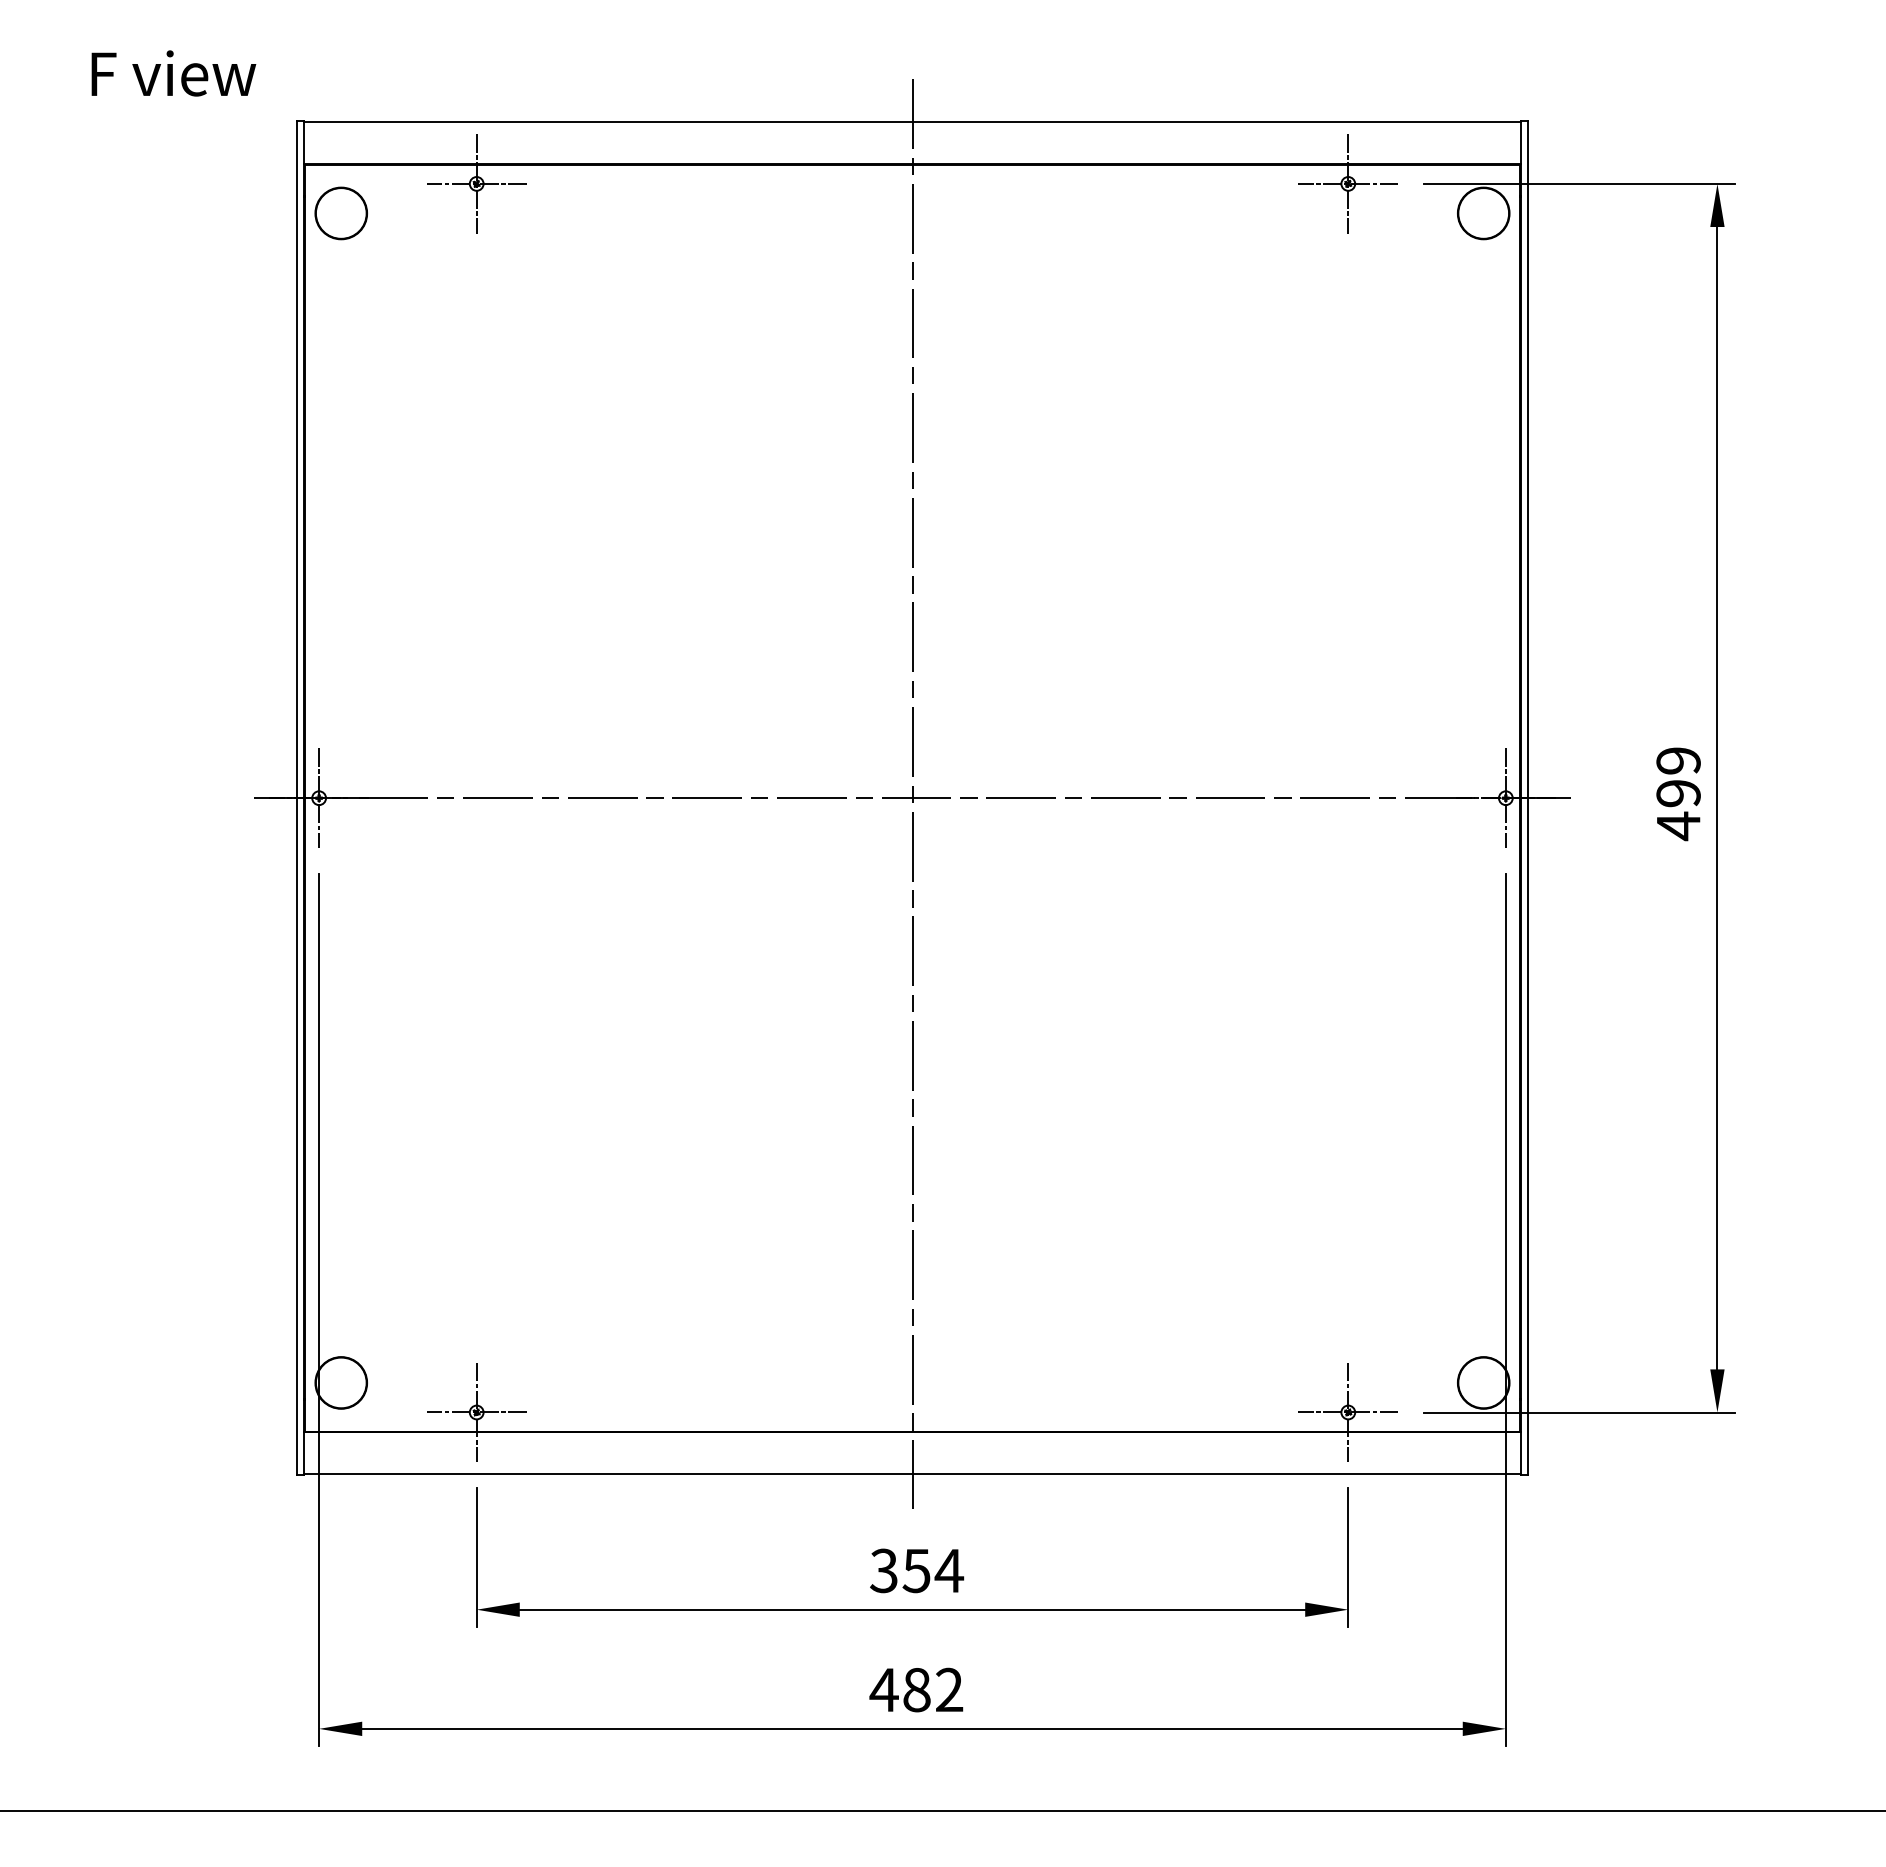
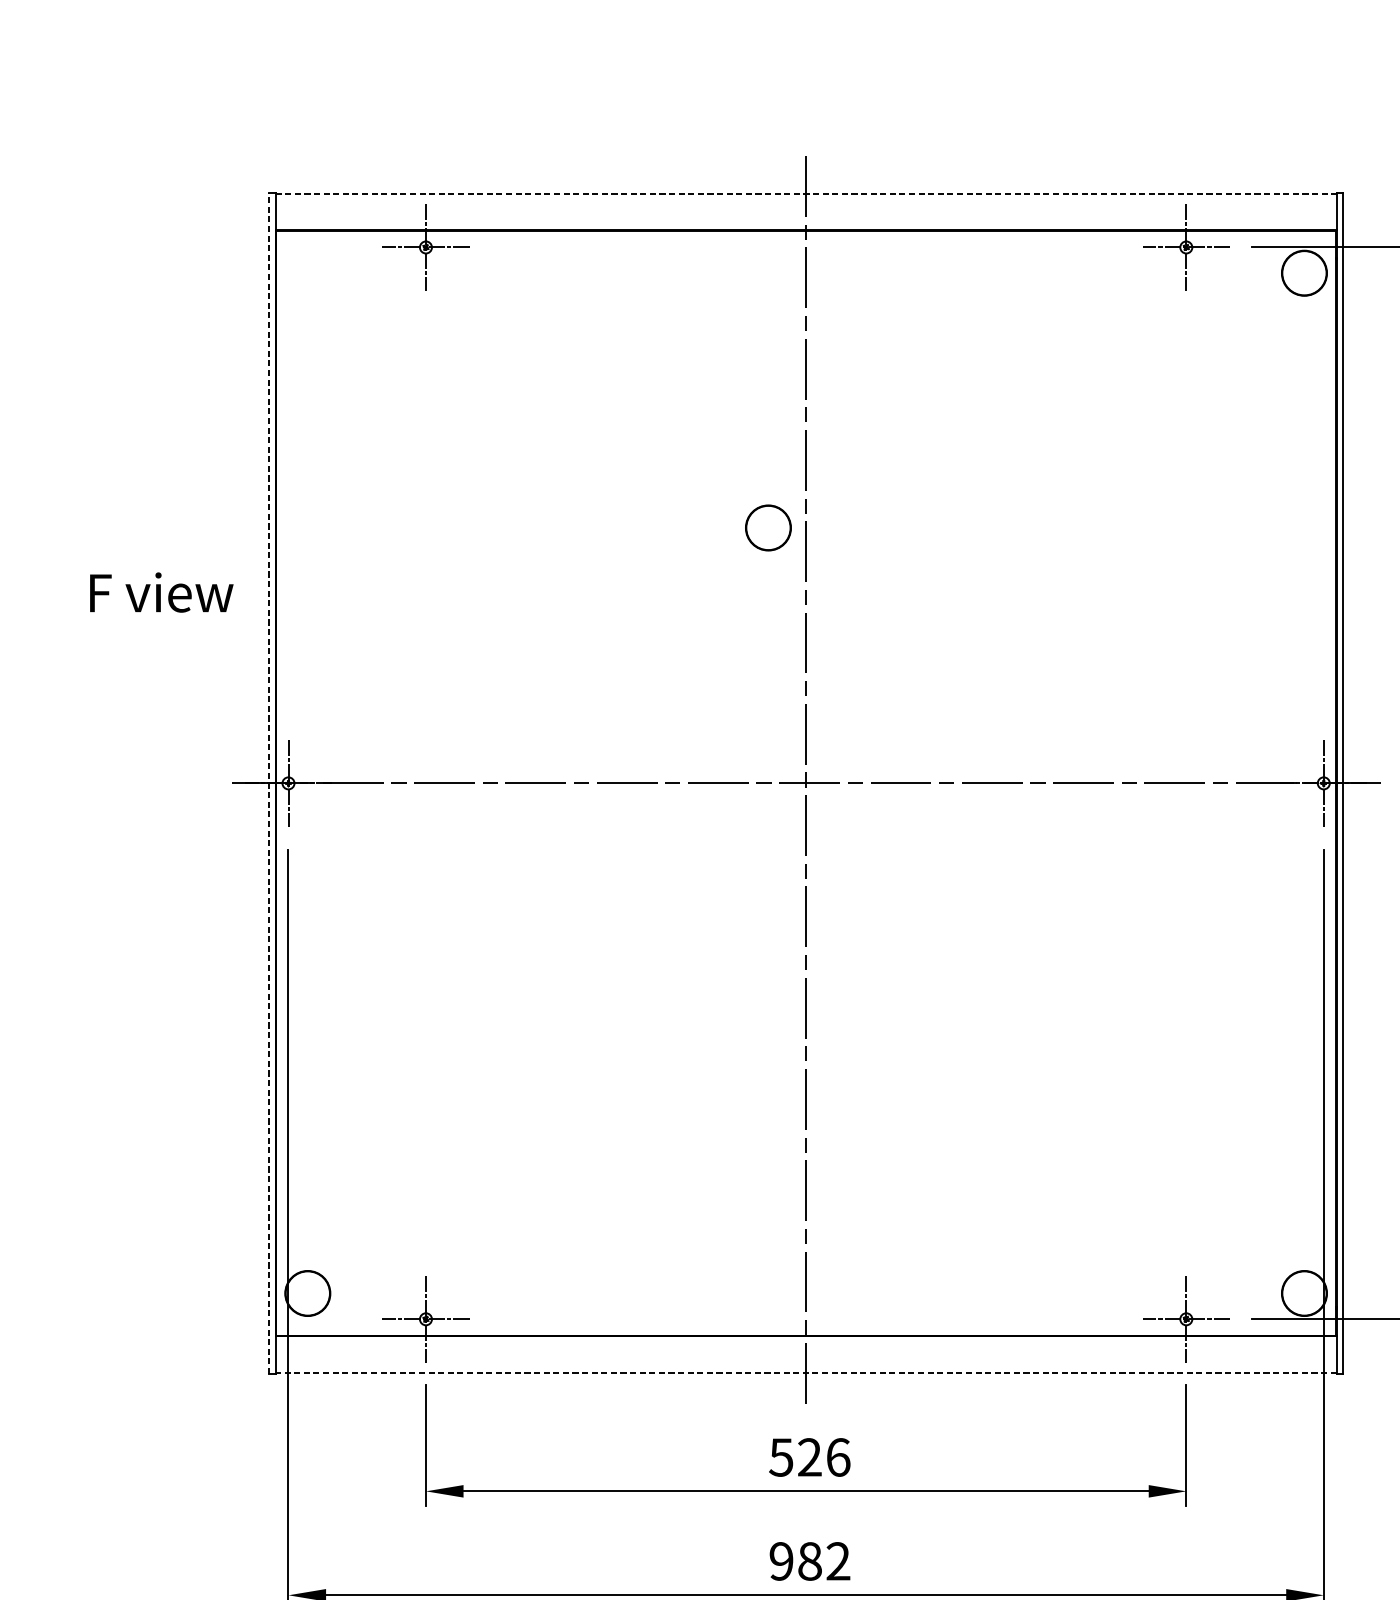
text: (173, 73) -> (161, 592), moved
line: (913, 122) -> (807, 193), solid -> dashed
part: (340, 213) -> (767, 528), moved
line: (296, 797) -> (268, 782), solid -> dashed
line: (912, 1474) -> (806, 1373), solid -> dashed
text: (917, 1570) -> (810, 1457), 354 -> 526
text: (883, 1689) -> (780, 1560), 482 -> 982

